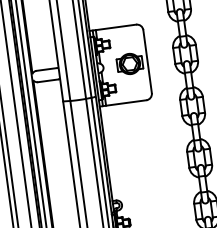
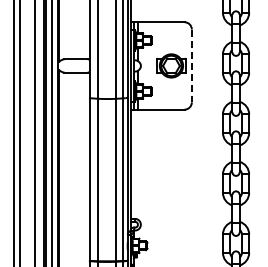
line: (147, 62) -> (191, 66), solid -> dashed

